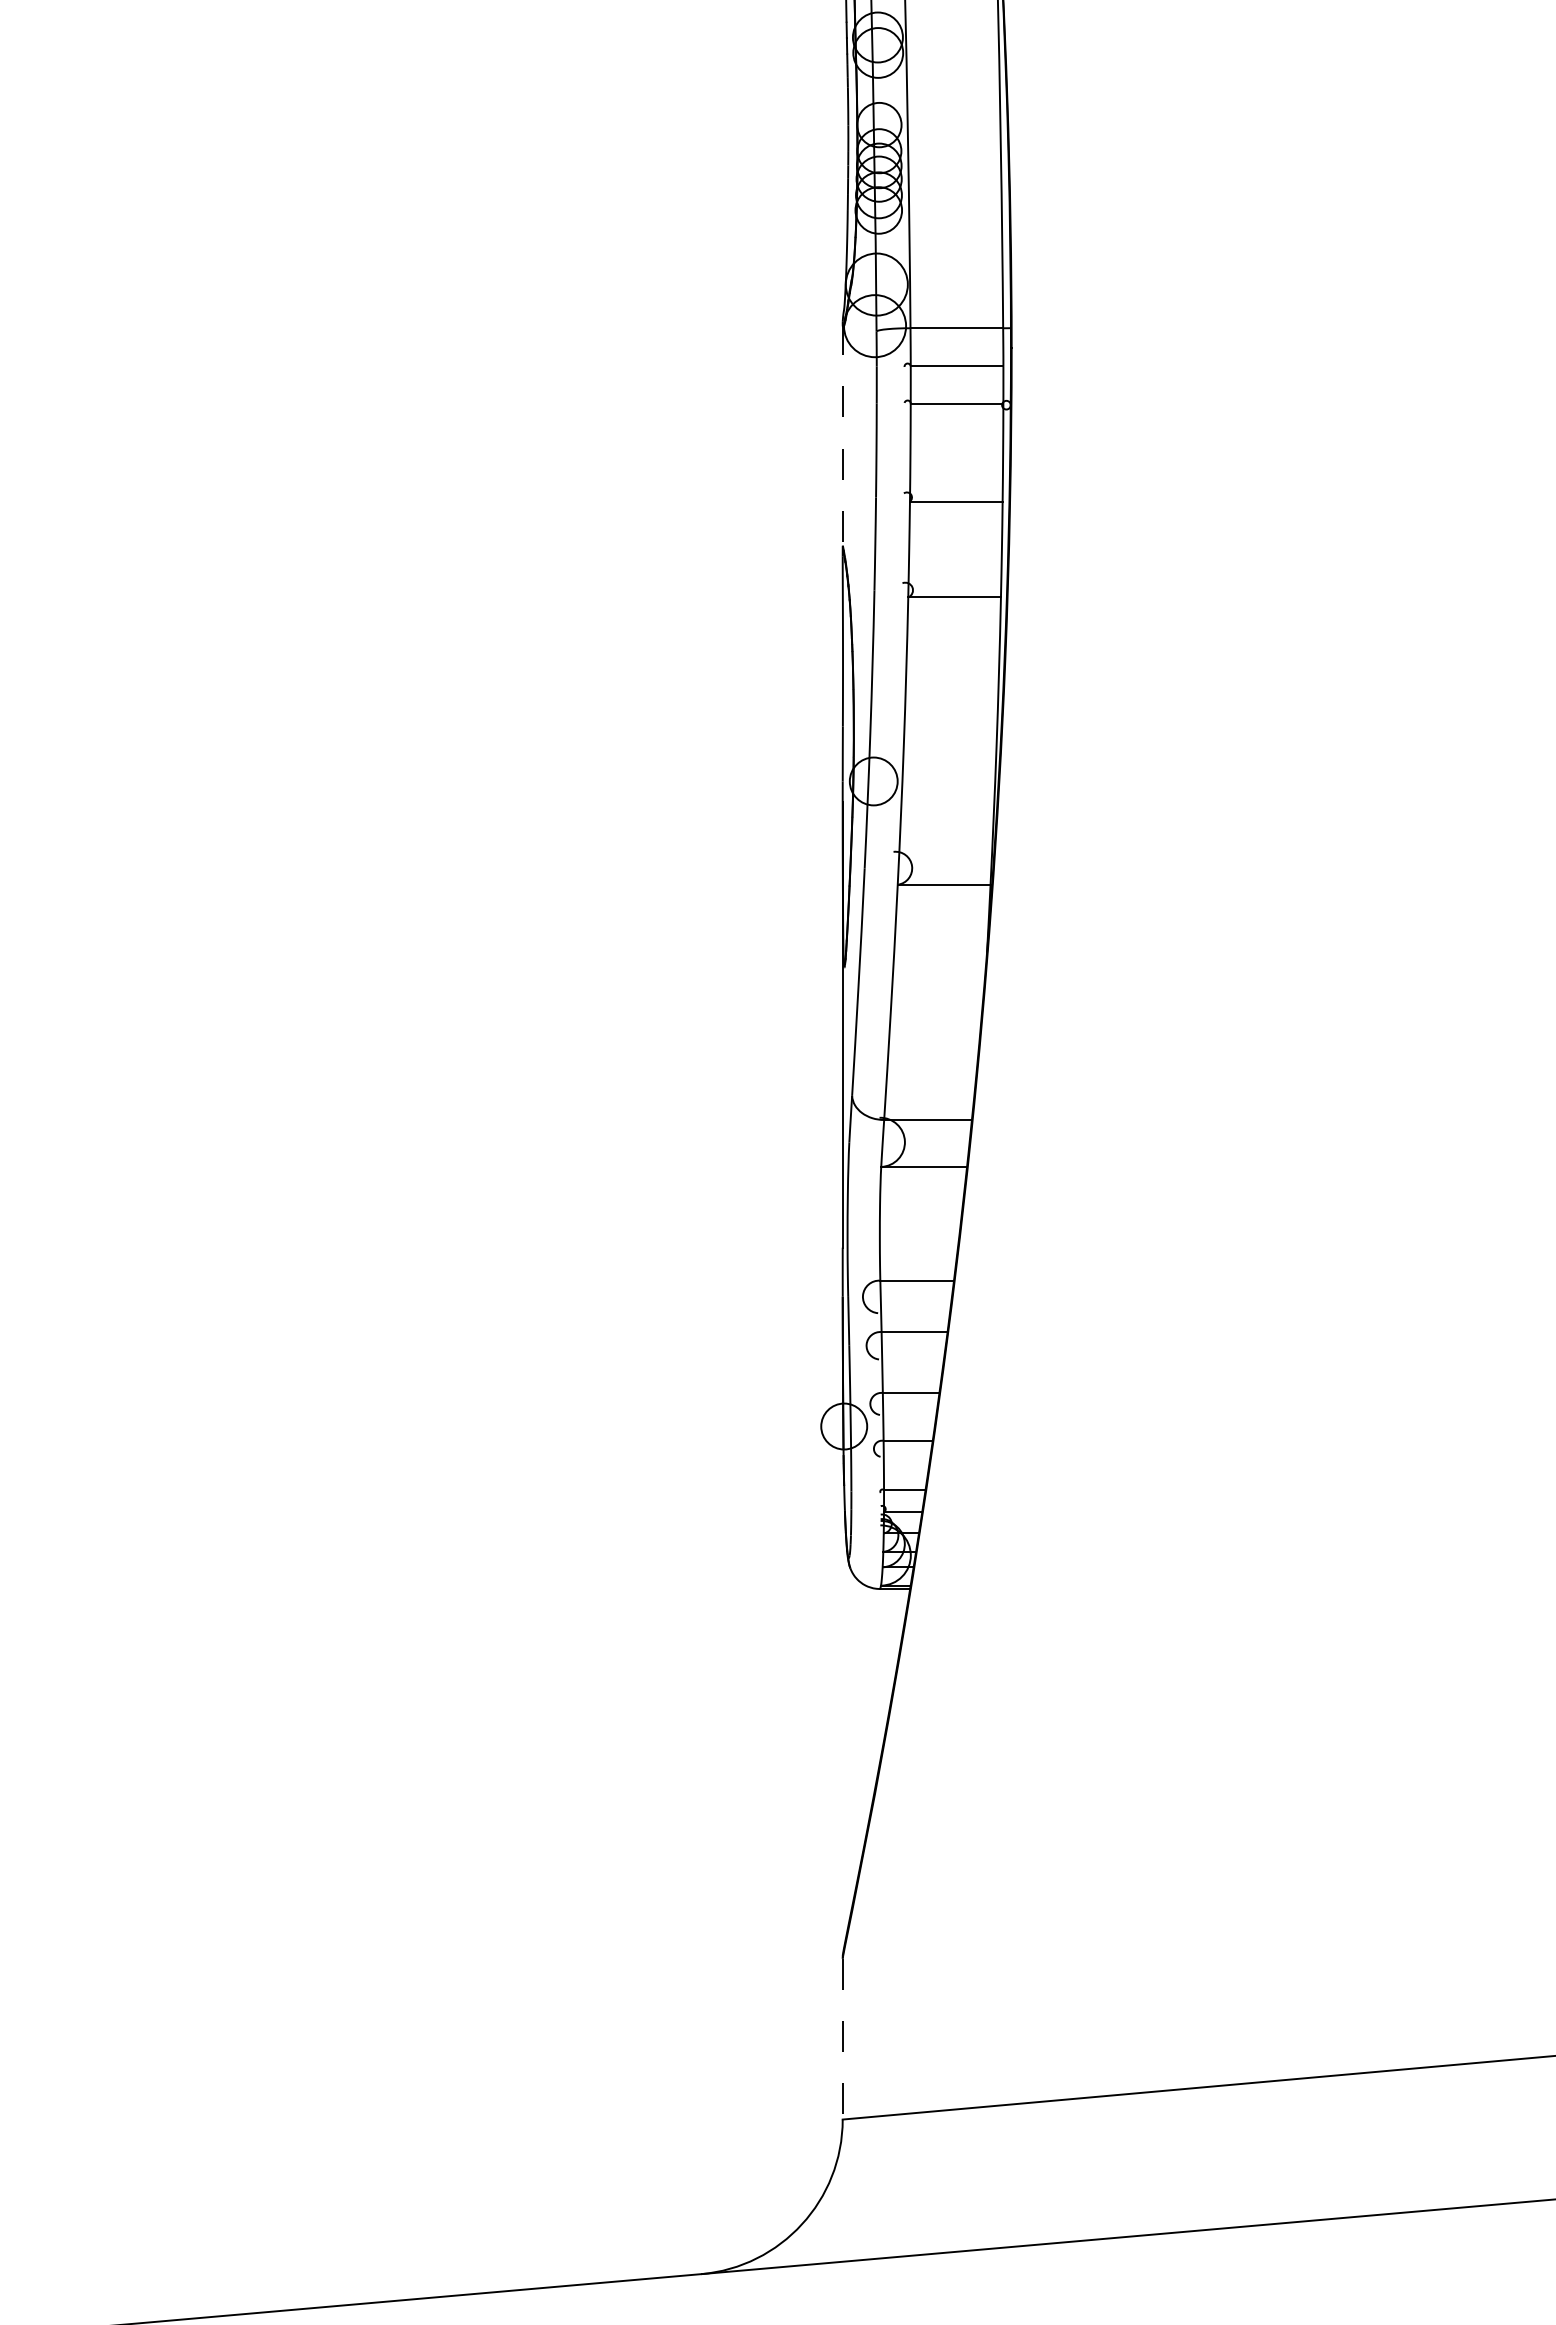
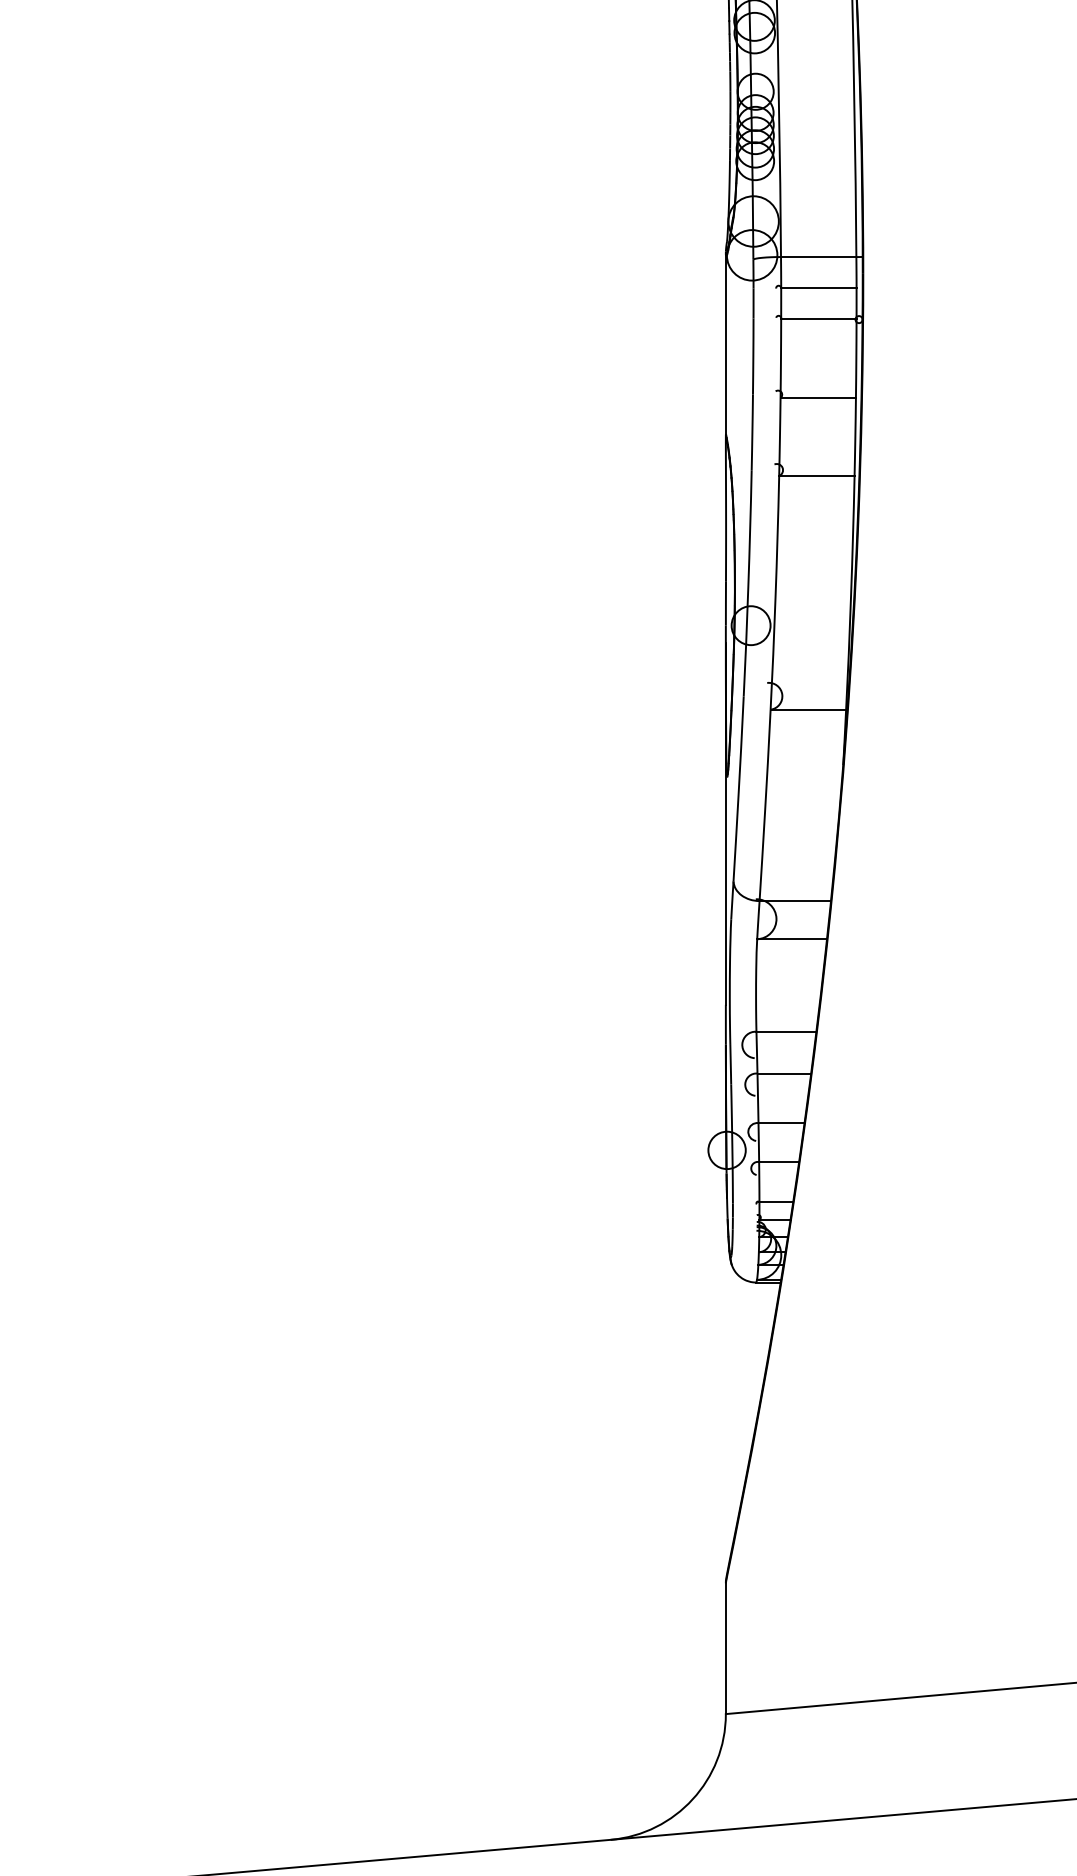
line: (842, 441) -> (725, 349), dashed -> solid
line: (842, 2039) -> (725, 1648), dashed -> solid

